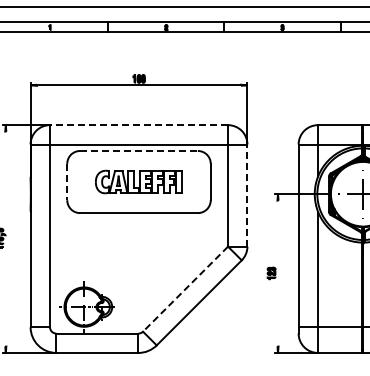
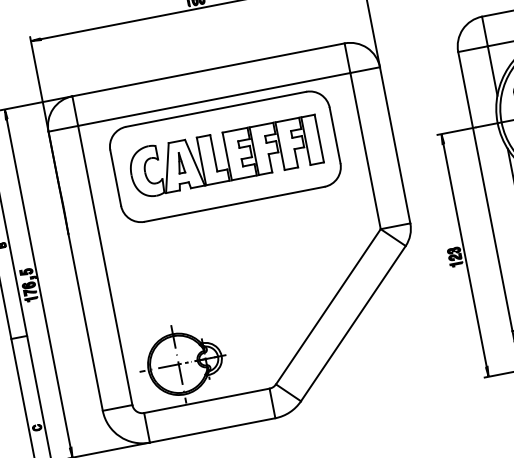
line: (138, 125) -> (207, 70), dashed -> solid
line: (139, 150) -> (216, 108), dashed -> solid
part: (138, 181) -> (224, 156), size x1.43
line: (67, 182) -> (116, 178), dashed -> solid
line: (247, 195) -> (395, 145), dashed -> solid
line: (5, 238) -> (38, 282), added
line: (278, 273) -> (465, 255), added
line: (185, 289) -> (328, 307), dashed -> solid

